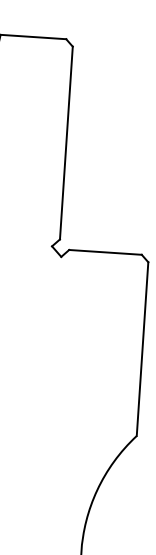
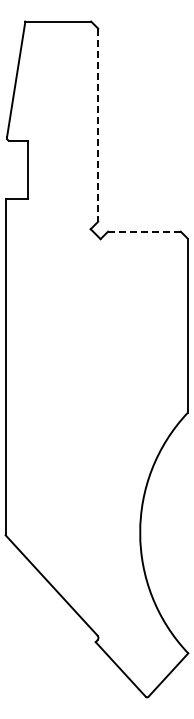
line: (66, 143) -> (98, 125), solid -> dashed
line: (105, 252) -> (144, 231), solid -> dashed

